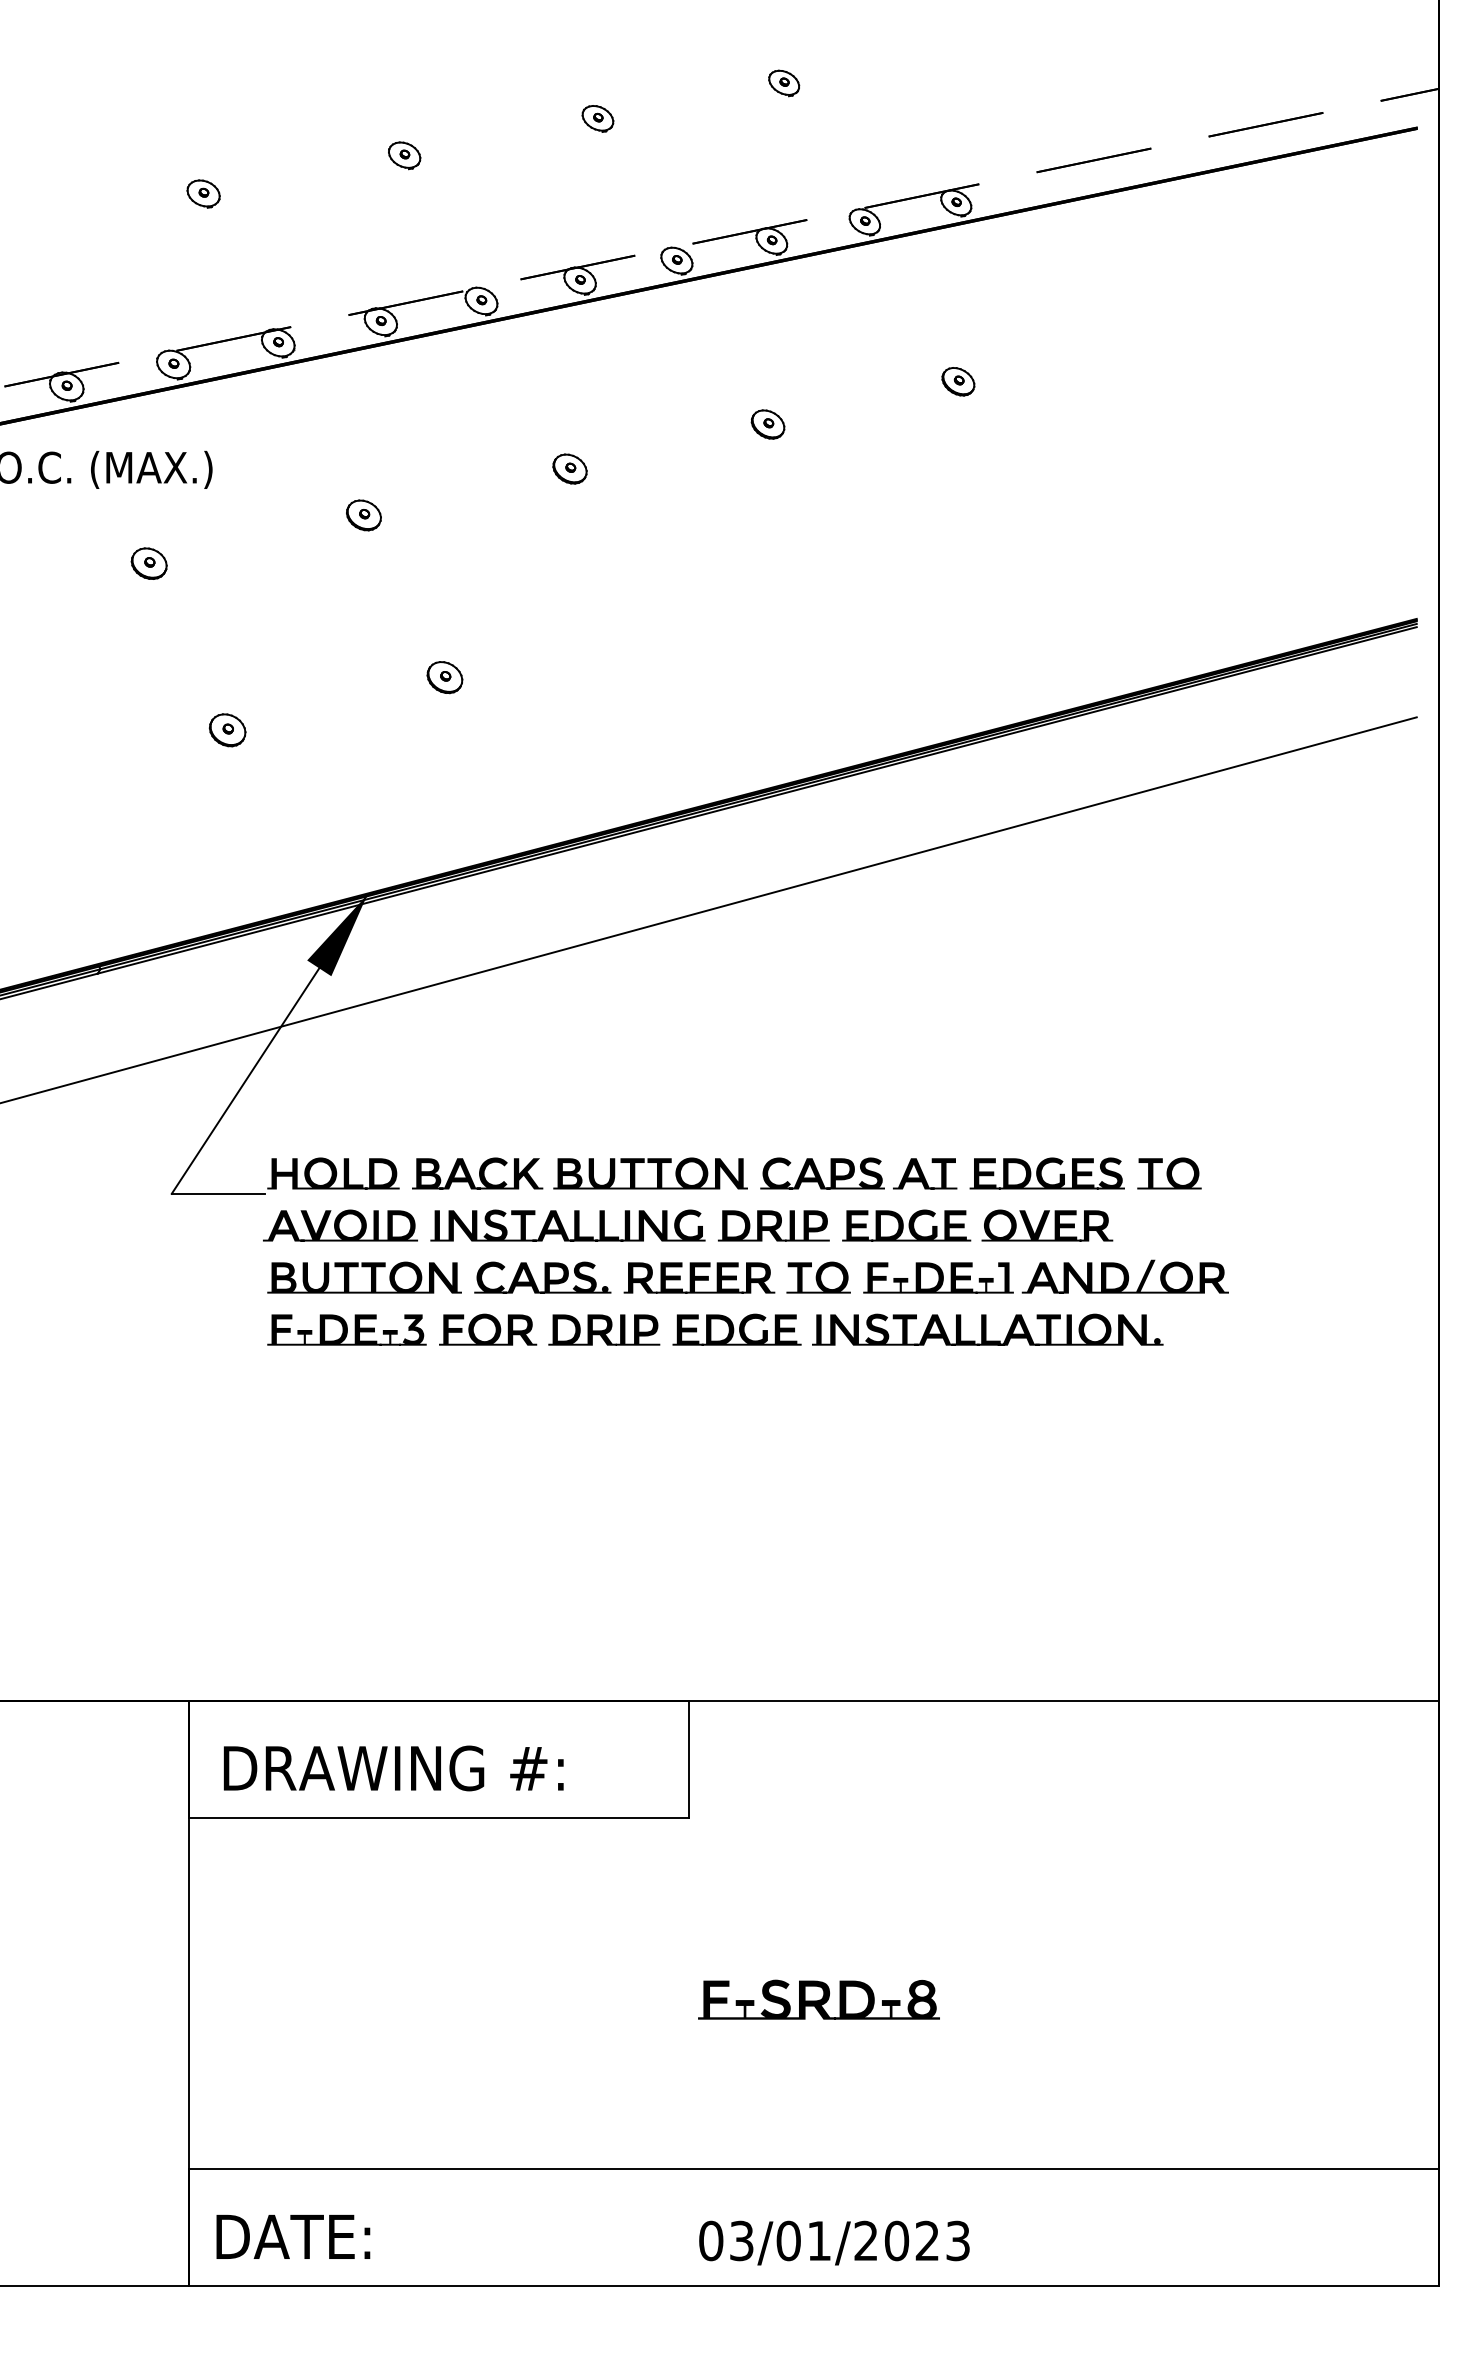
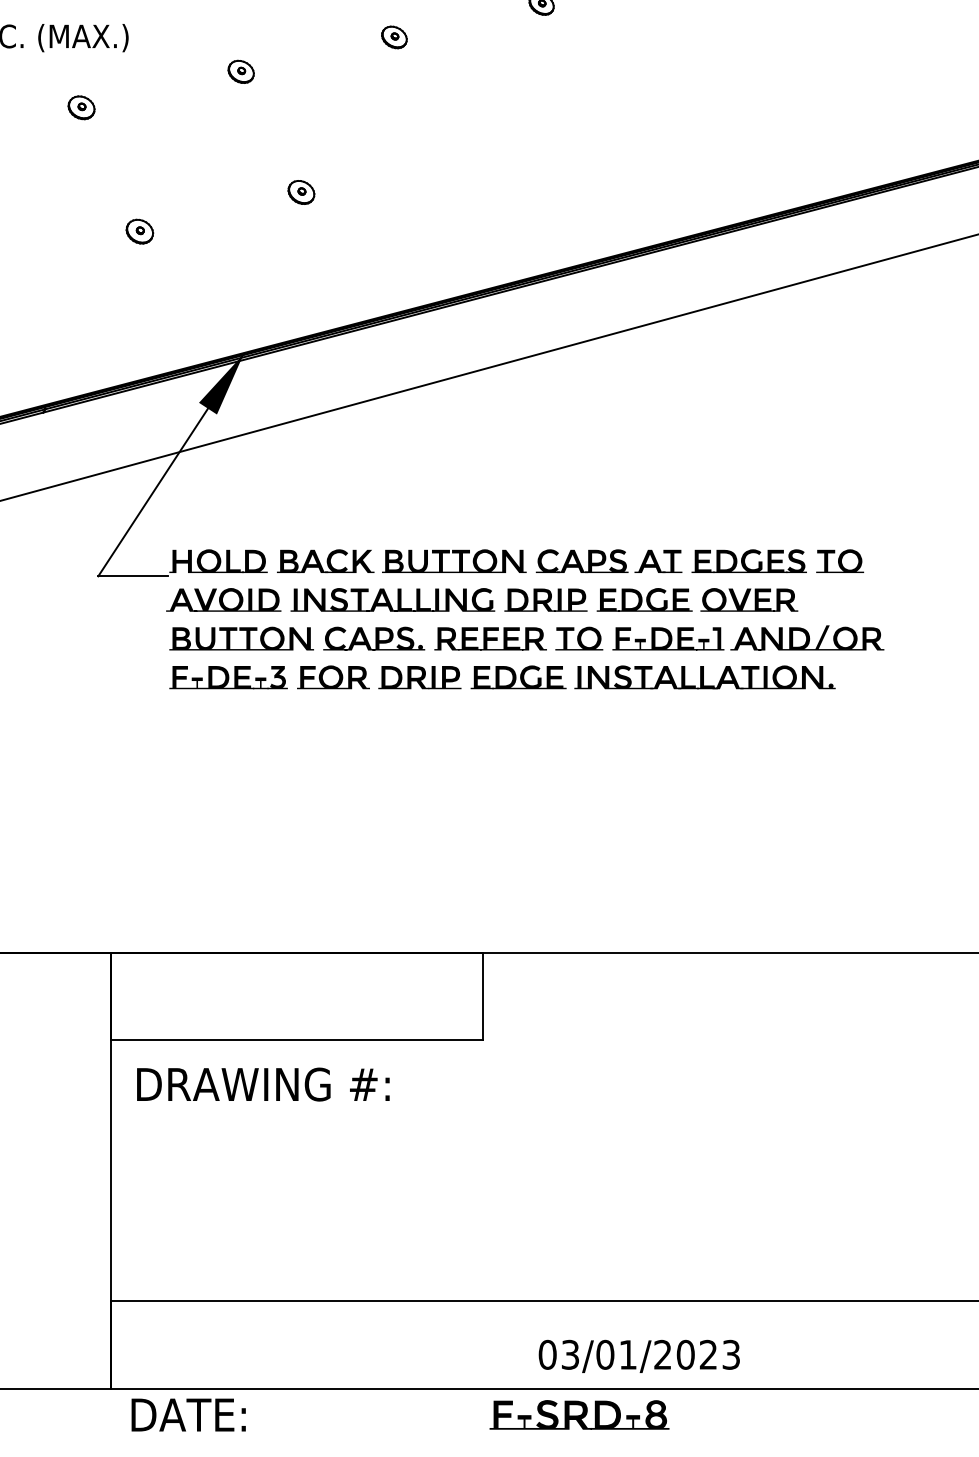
text: (393, 1768) -> (263, 1084), moved
text: (818, 1999) -> (579, 1414), moved
text: (293, 2236) -> (188, 1414), moved
text: (834, 2242) -> (639, 1355), moved

